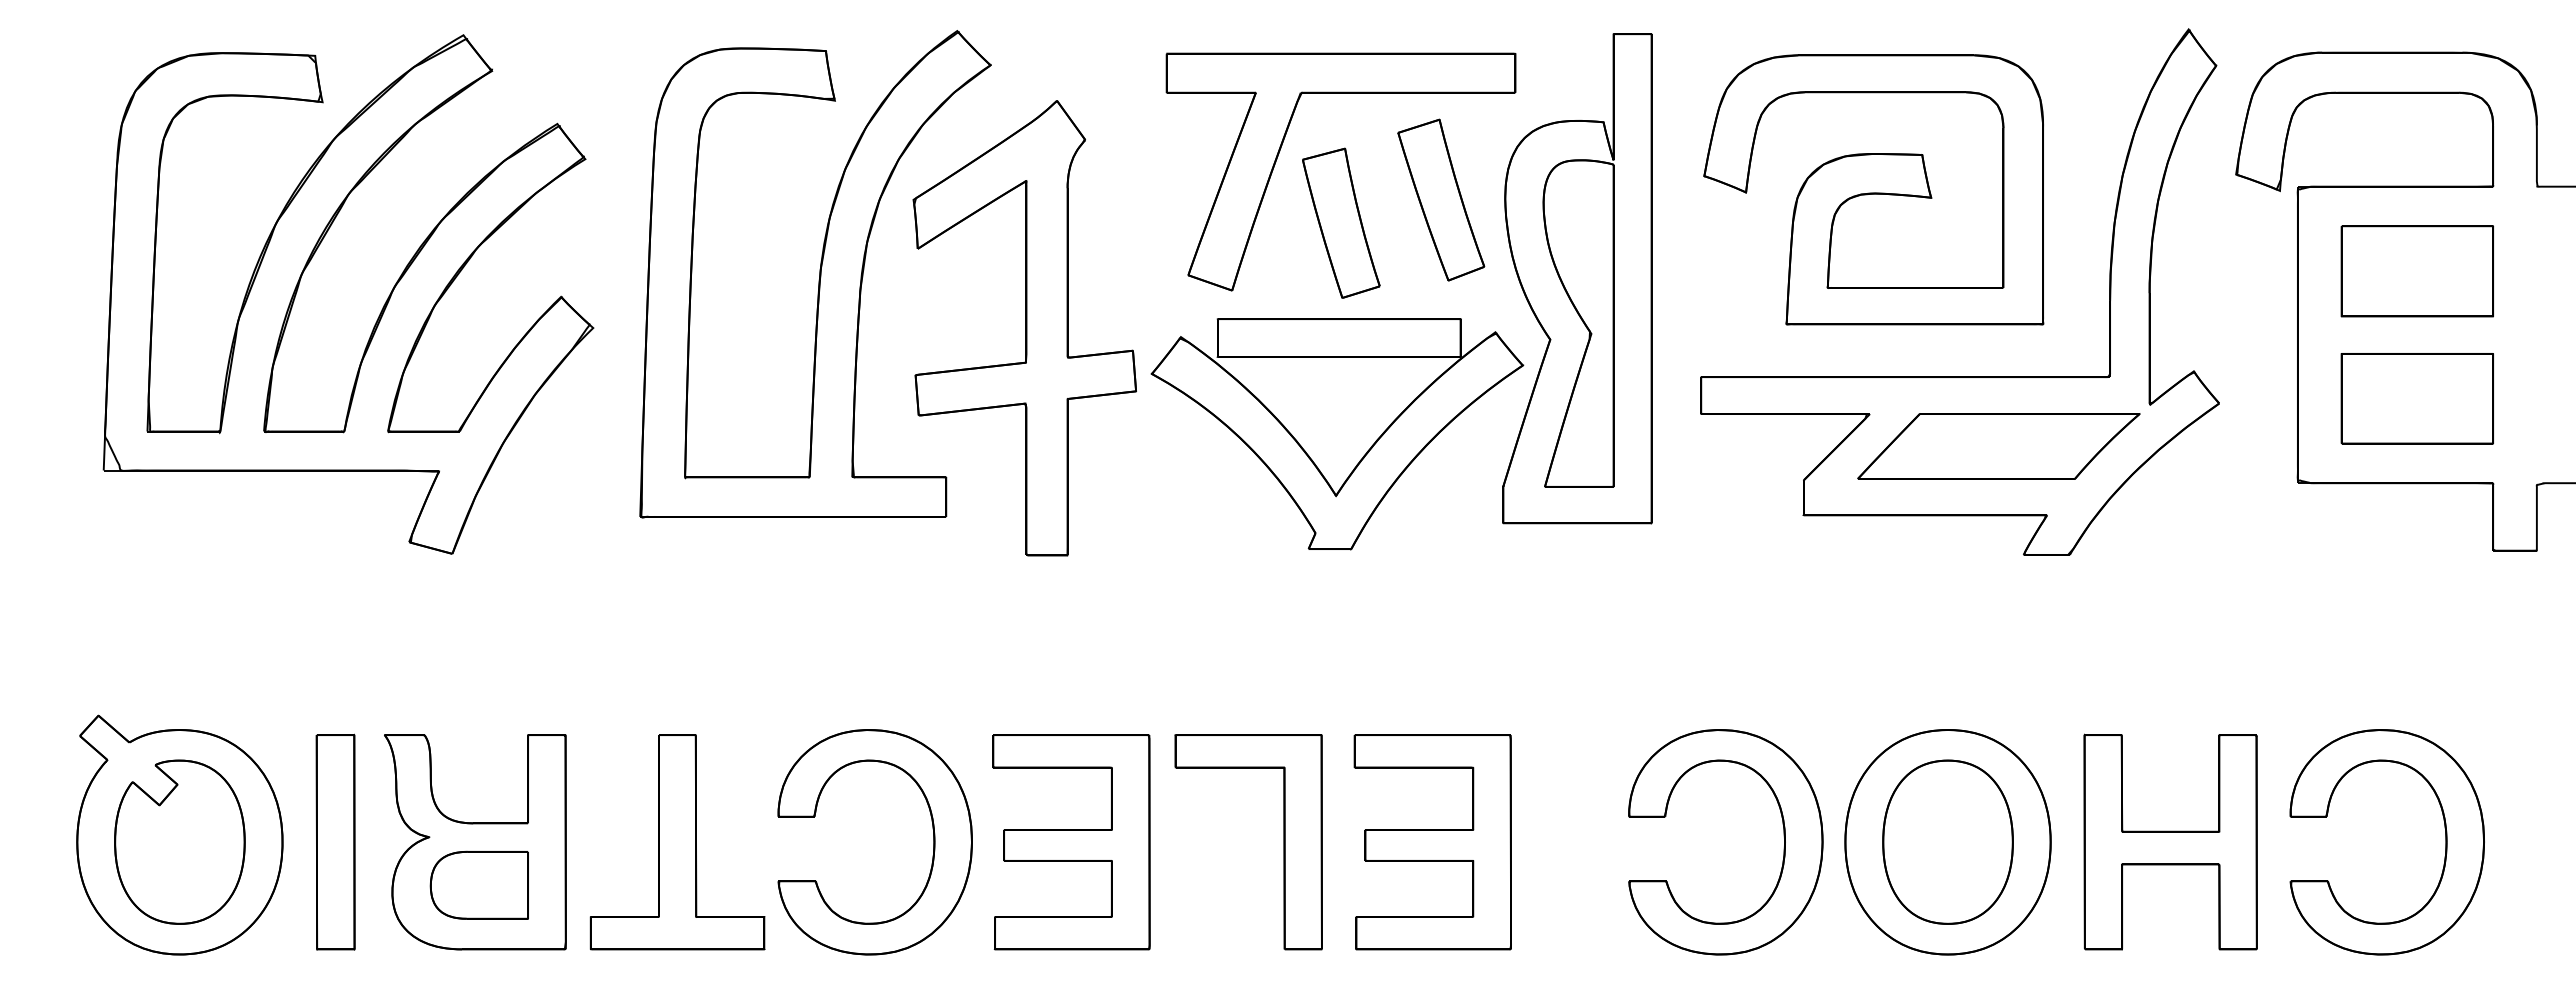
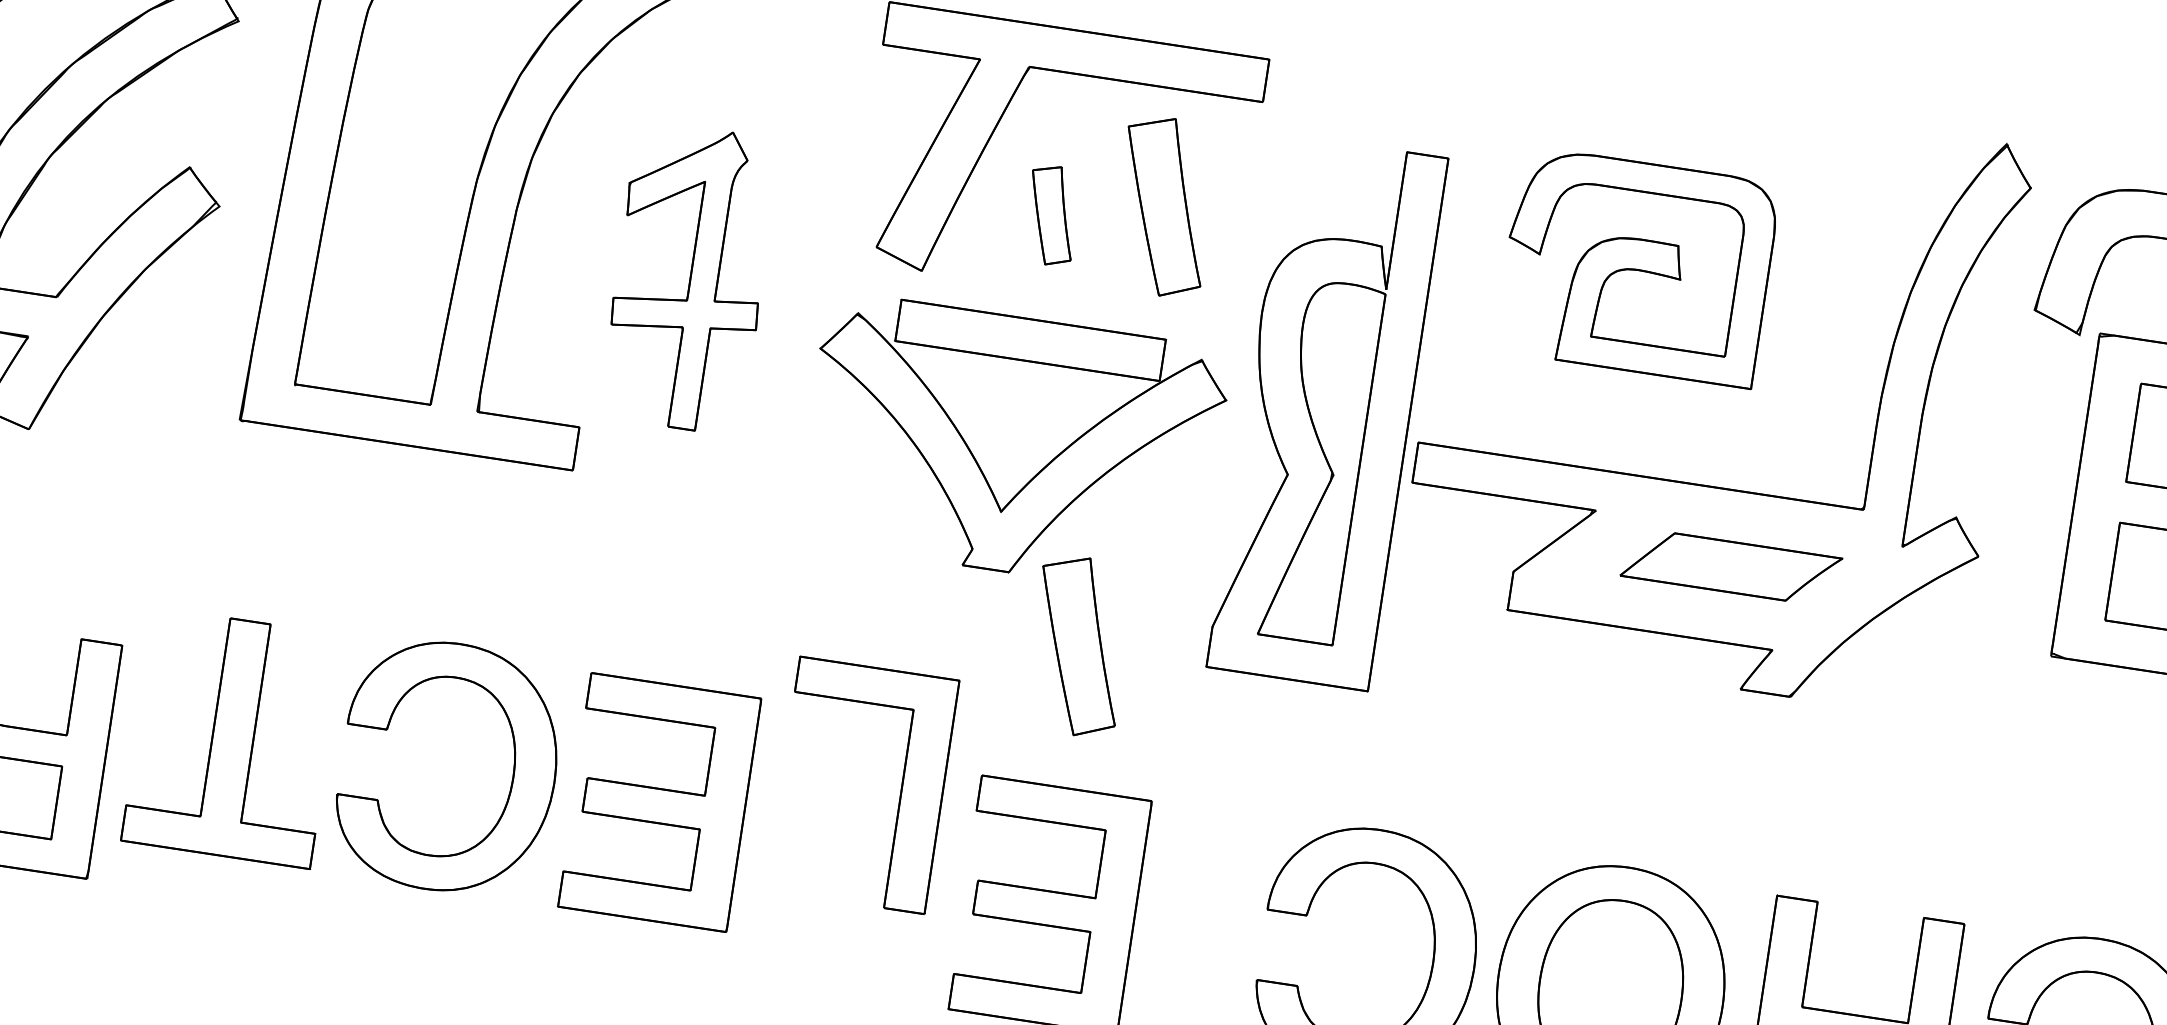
part: (1873, 189) -> (1637, 266), size x0.7
part: (1341, 222) -> (1052, 214), size x0.6
part: (1577, 278) -> (1327, 412), moved
part: (1024, 328) -> (689, 278), size x0.6
part: (1998, 446) -> (1730, 567), size x0.7
part: (1424, 605) -> (1079, 645), added
part: (677, 842) -> (232, 738), moved
part: (933, 842) -> (512, 777), moved
part: (1071, 842) -> (658, 802), moved
part: (1283, 842) -> (900, 791), moved

